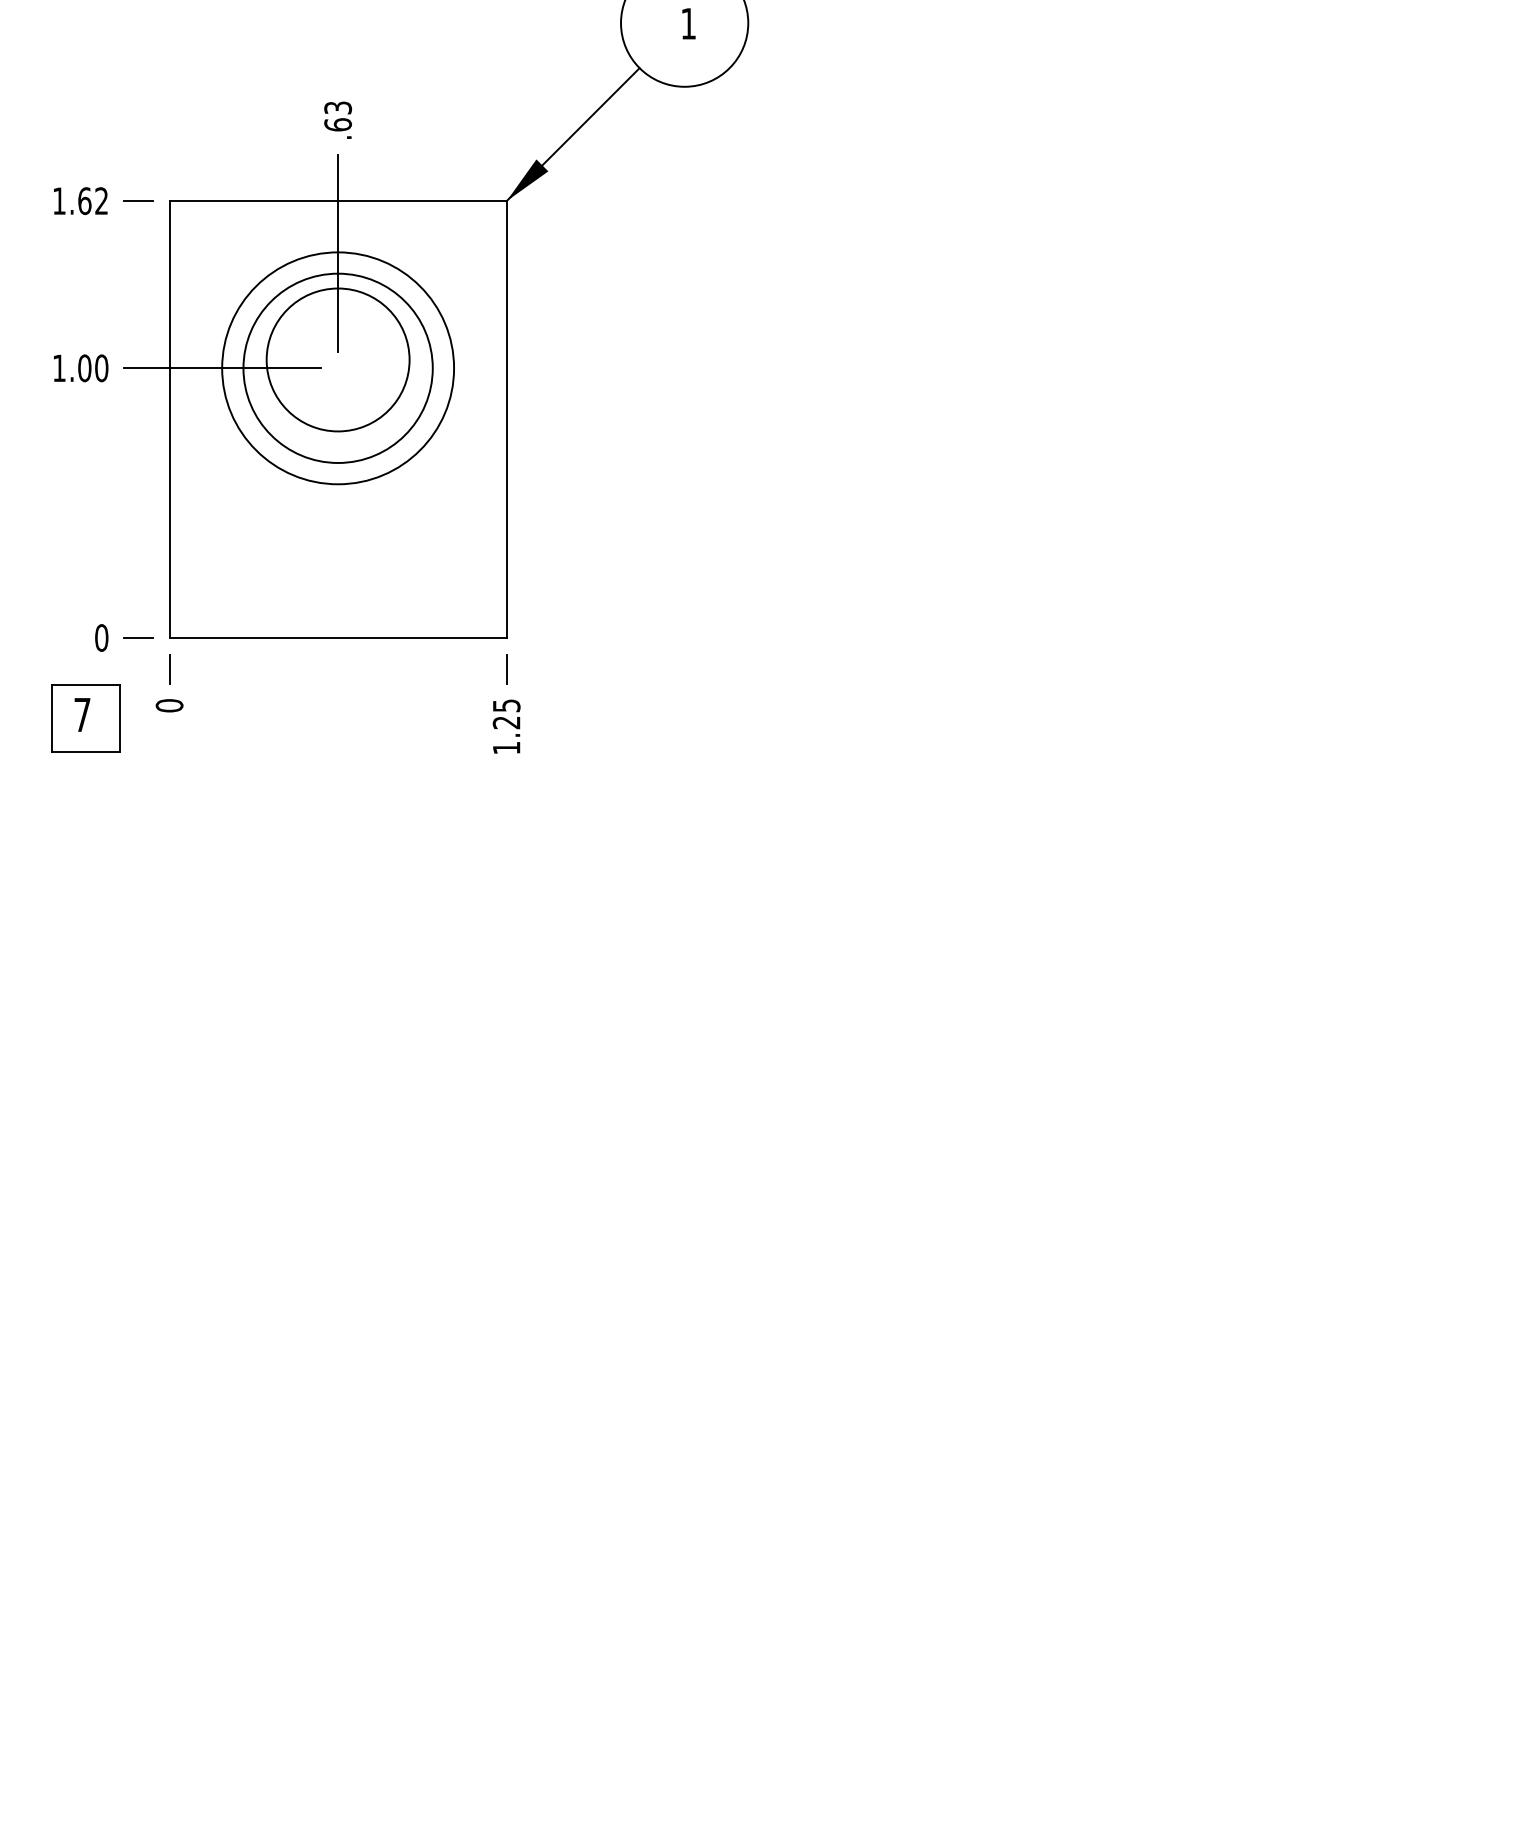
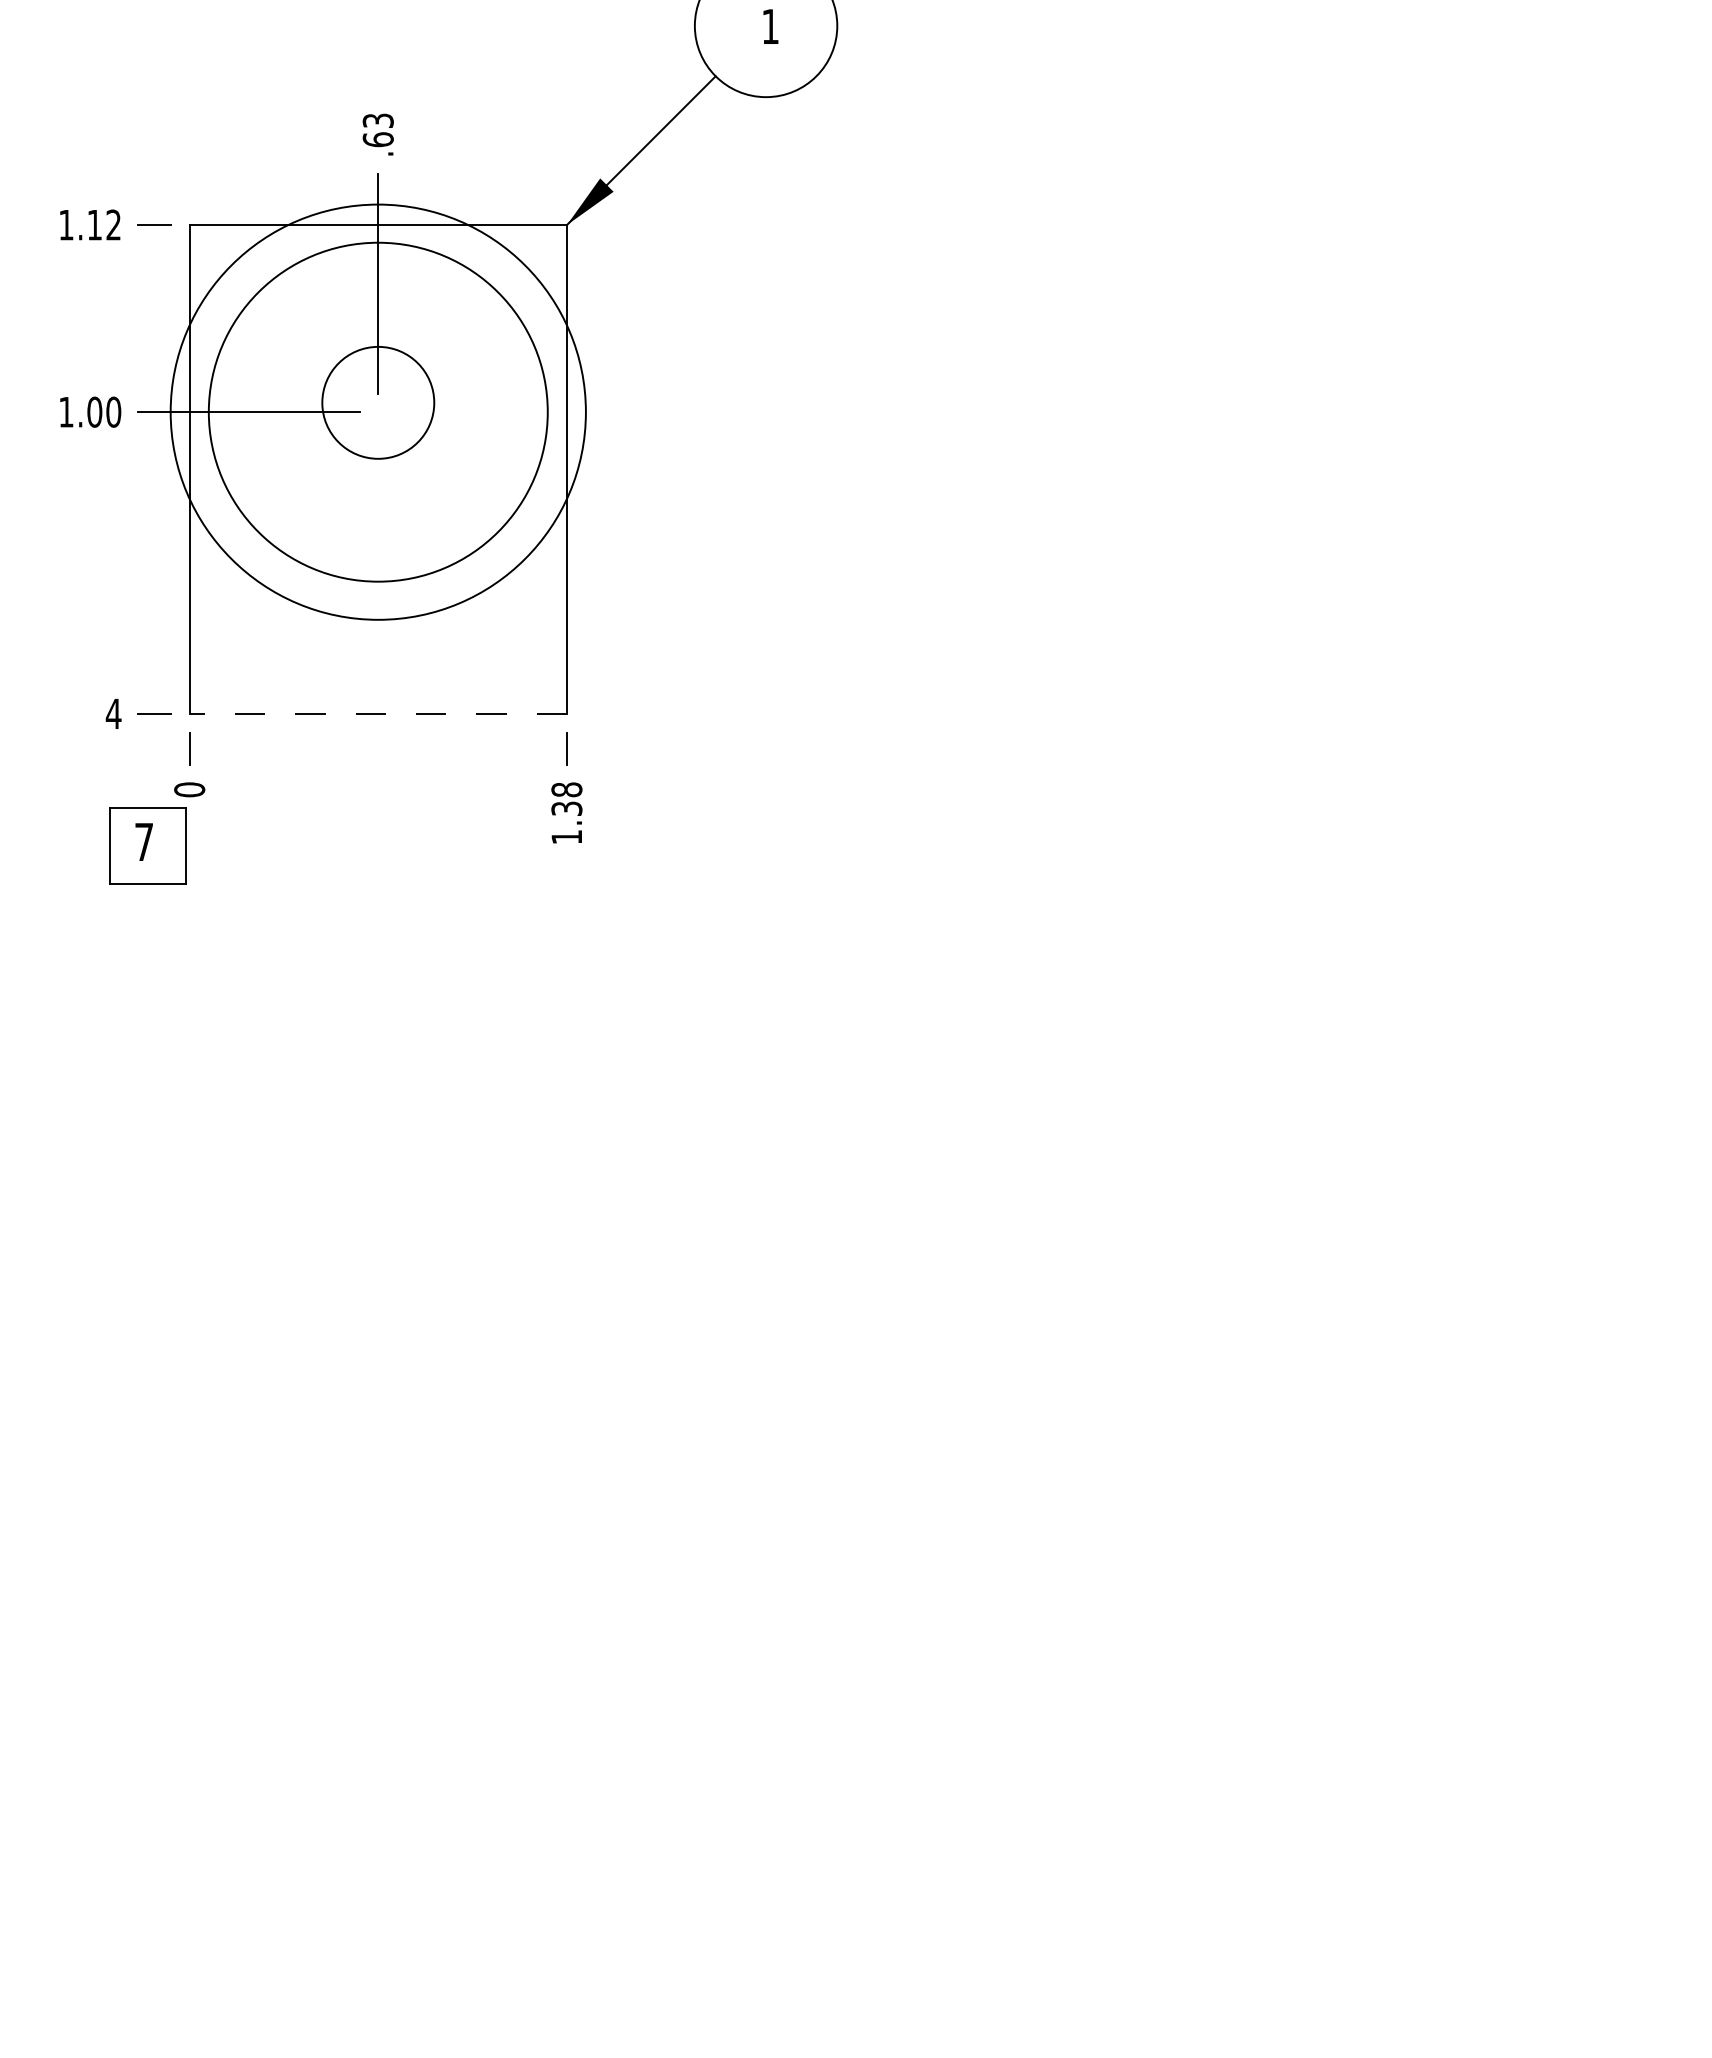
text: (84, 200) -> (94, 224), 1.62 -> 1.12
circle: (338, 359) -> (378, 402), size x0.7
circle: (338, 367) -> (378, 411), size x1.6
circle: (338, 368) -> (378, 412), size x1.6
text: (101, 637) -> (113, 713), 0 -> 4
line: (338, 637) -> (378, 713), solid -> dashed
text: (506, 713) -> (566, 798), 1.25 -> 1.38
part: (85, 717) -> (147, 845), moved

